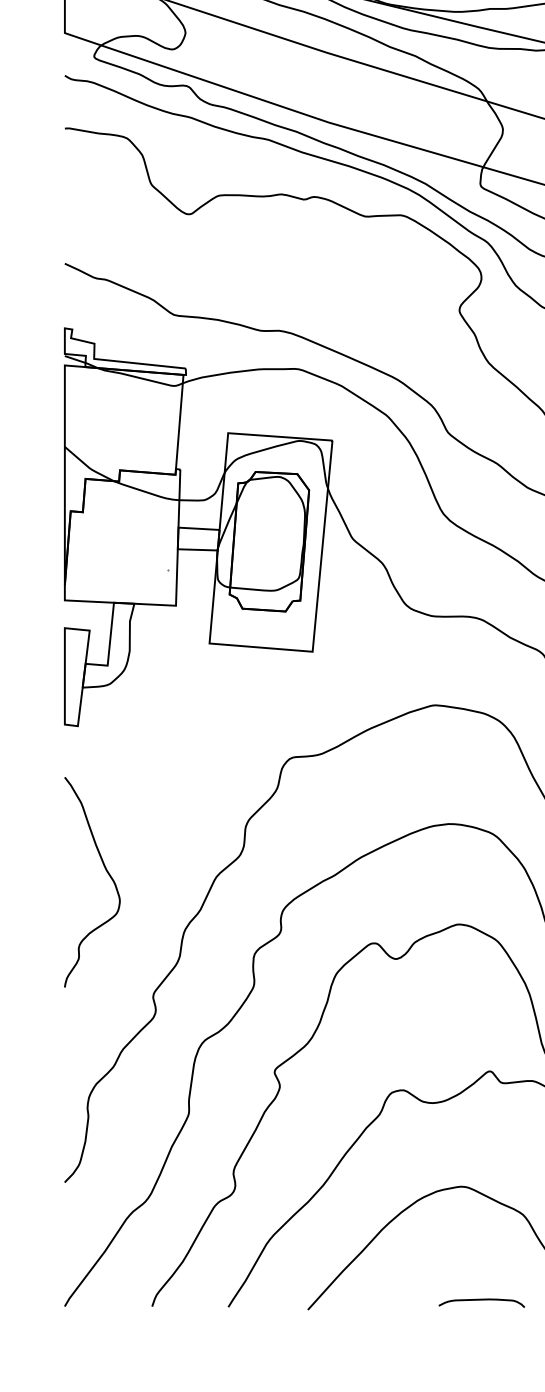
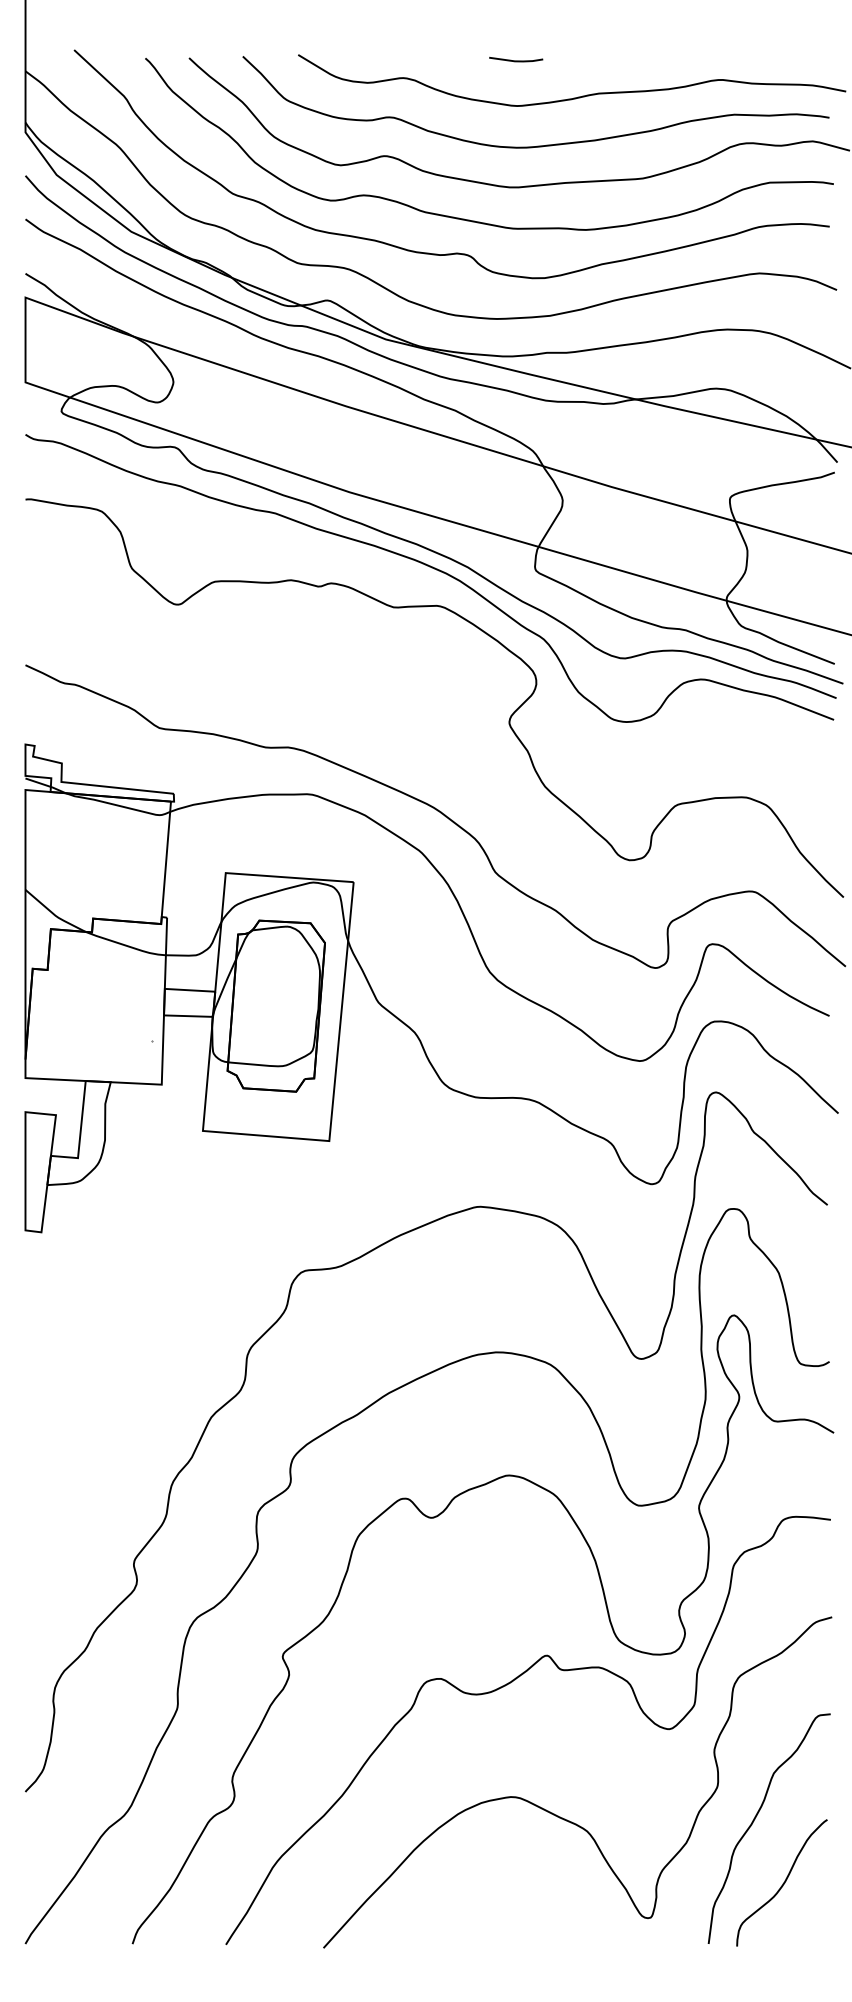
curve: (107, 873) -> (77, 1412), removed
curve: (481, 1300) -> (536, 1936), removed

